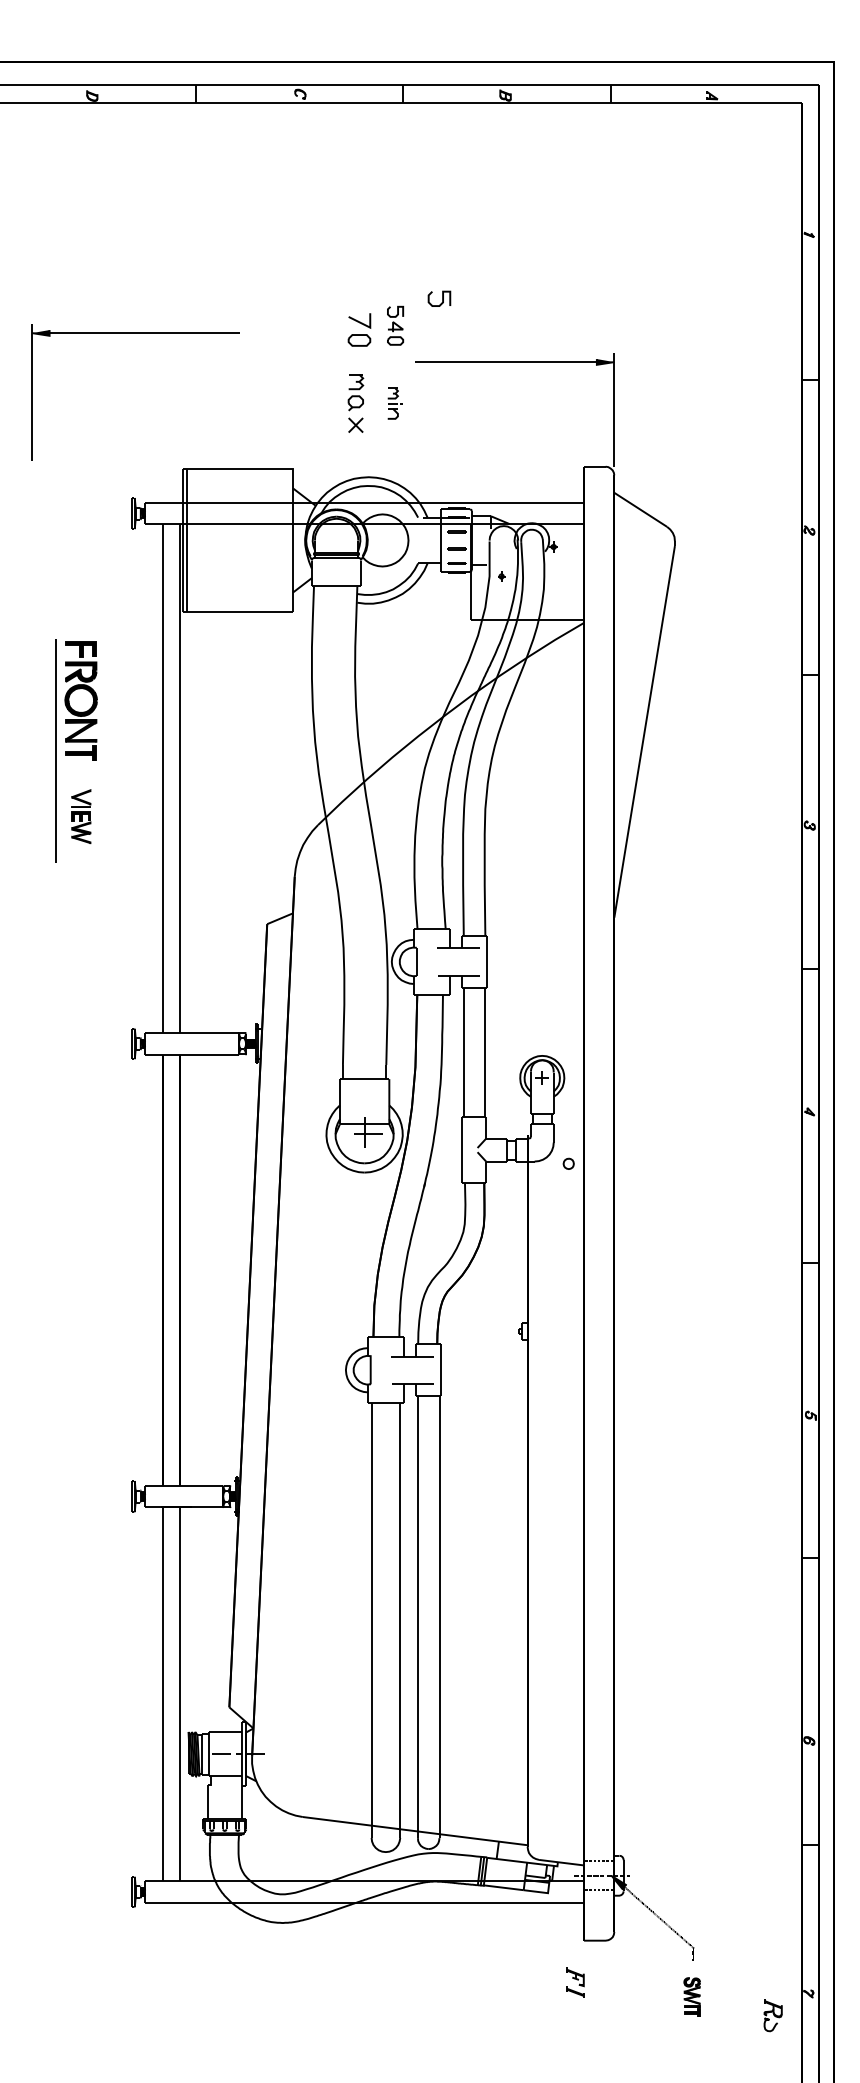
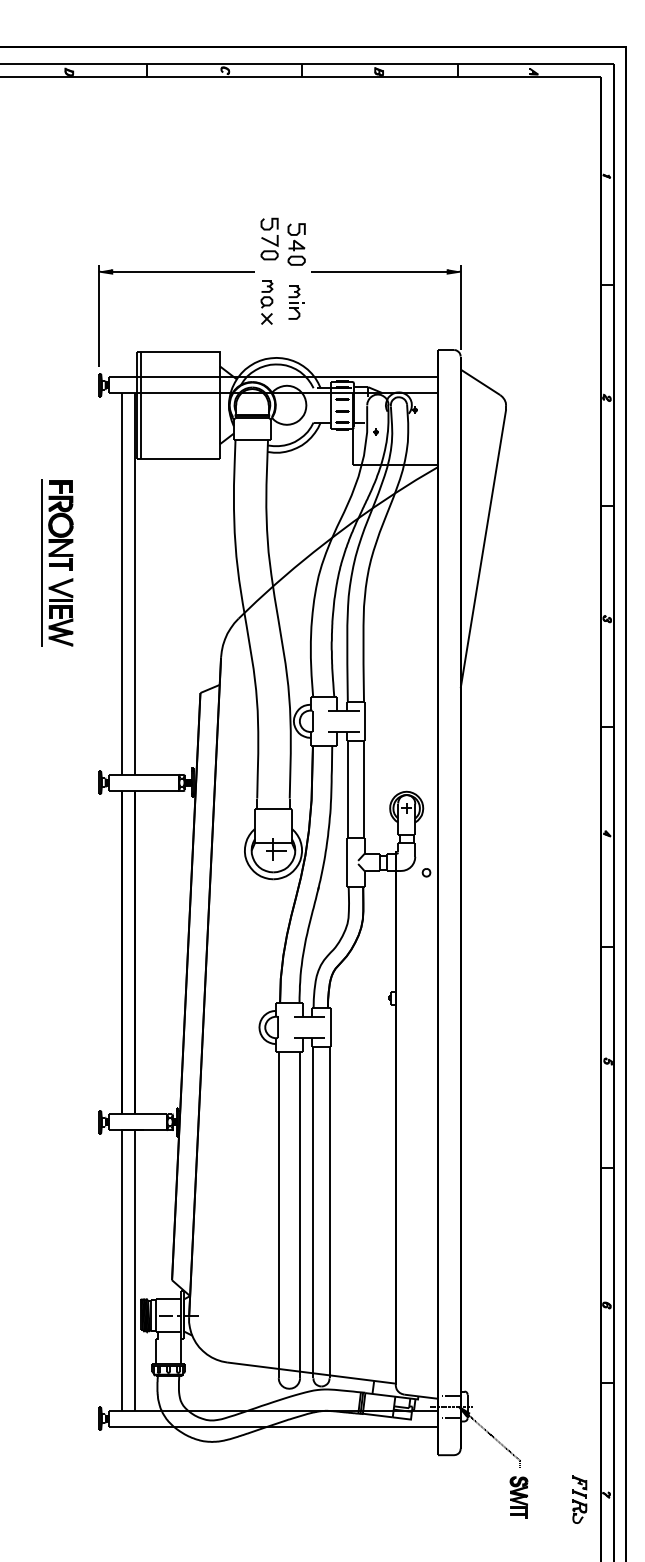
curve: (442, 298) -> (271, 223), moved
part: (395, 325) -> (296, 244), size x1.43
part: (135, 333) -> (176, 271), moved
part: (394, 403) -> (295, 302), size x1.43
part: (81, 816) -> (61, 612), size x1.67
part: (575, 1982) -> (580, 1486), moved
part: (692, 1996) -> (519, 1497), size x1.43

